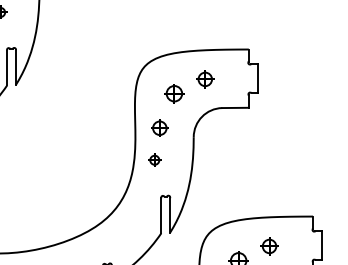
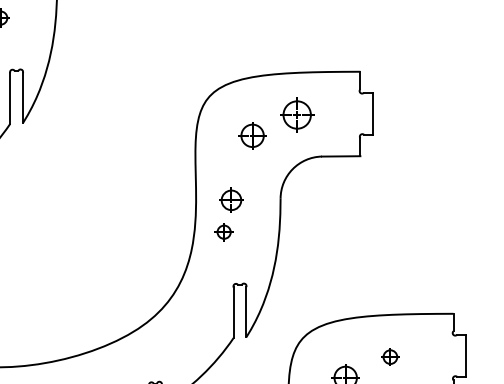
part: (205, 79) -> (297, 115), size x1.4
part: (159, 127) -> (230, 199), moved
part: (269, 246) -> (390, 357), size x0.7

